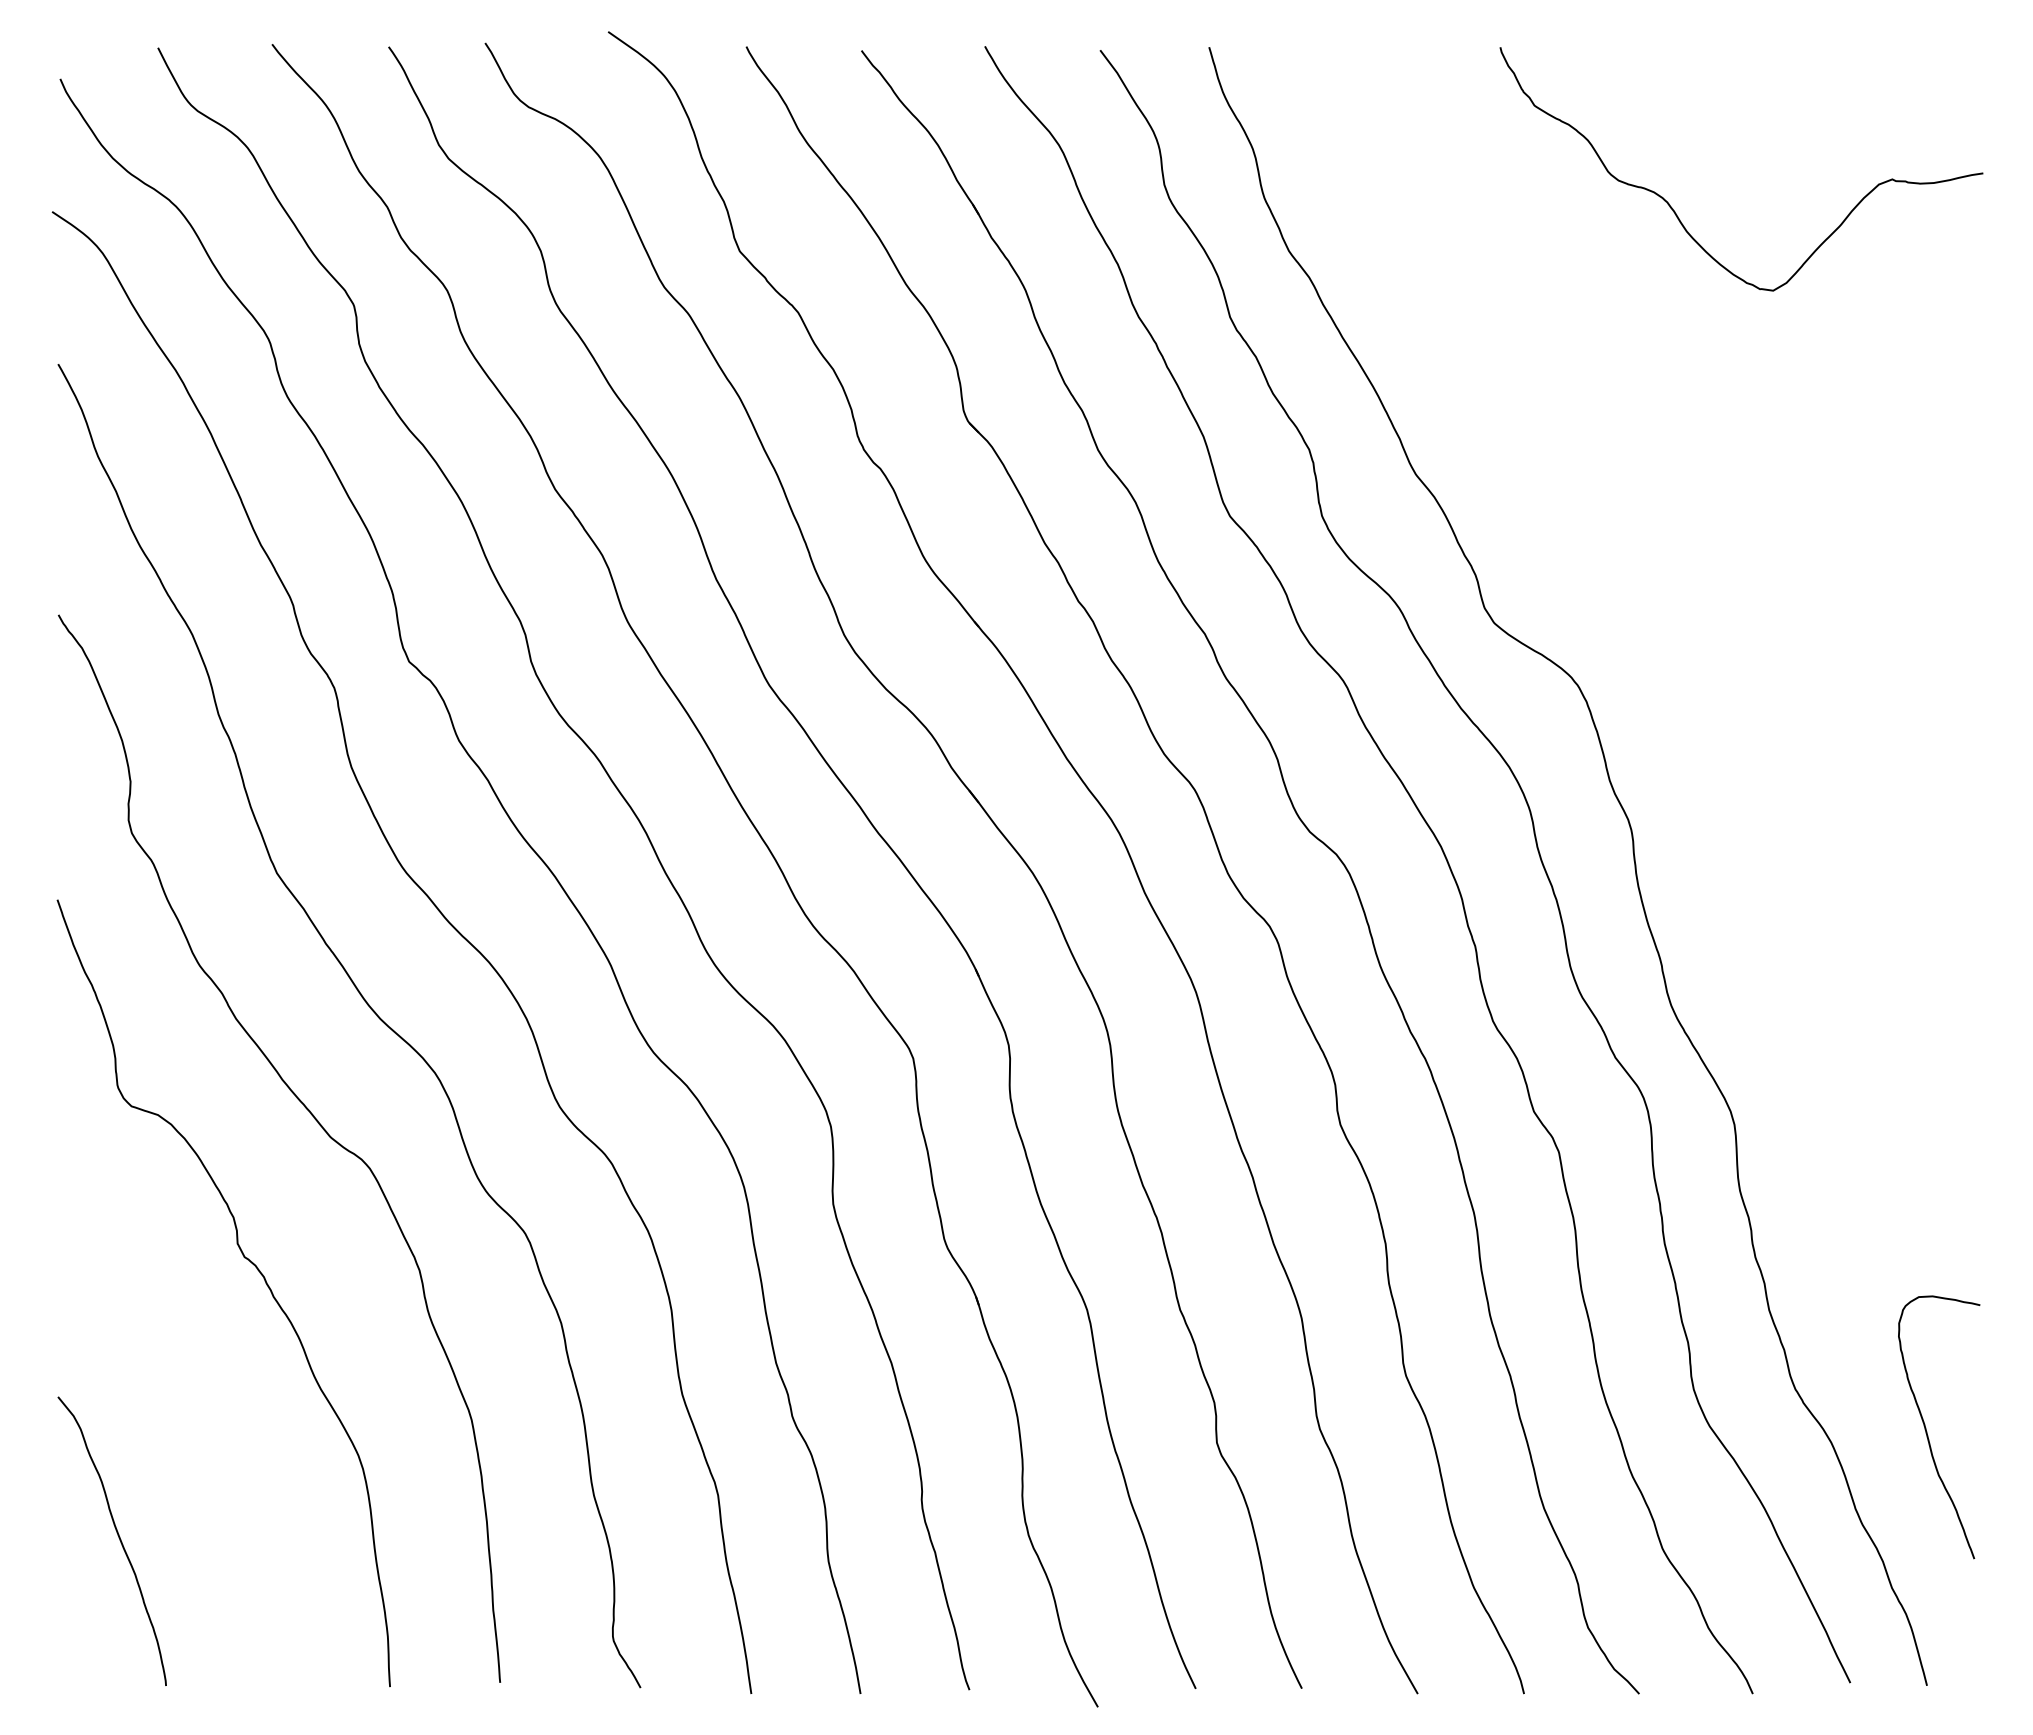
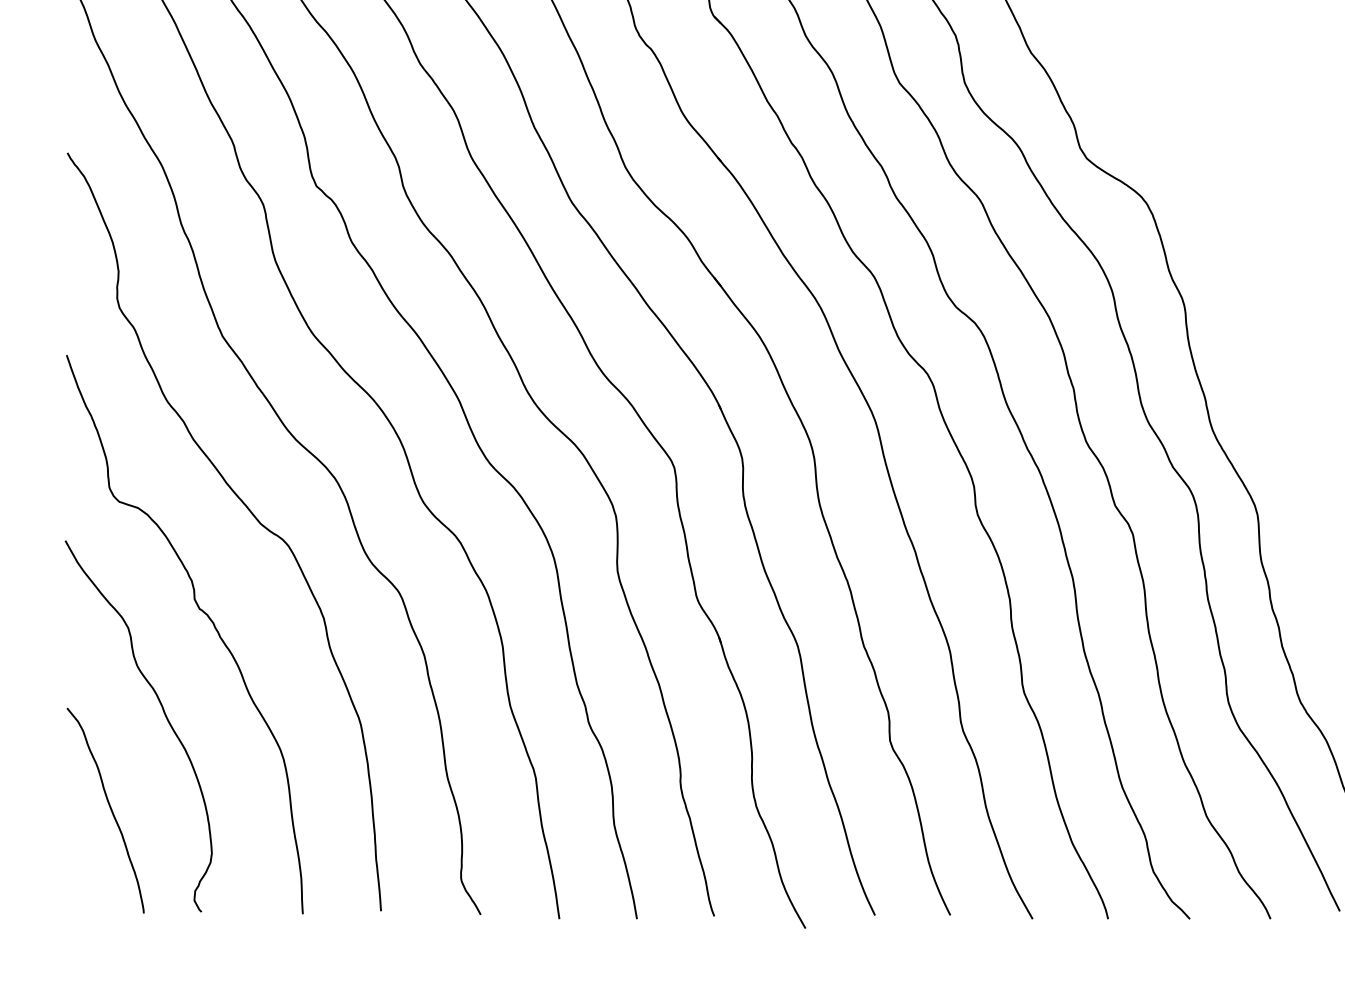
curve: (194, 1404) -> (164, 713), added

